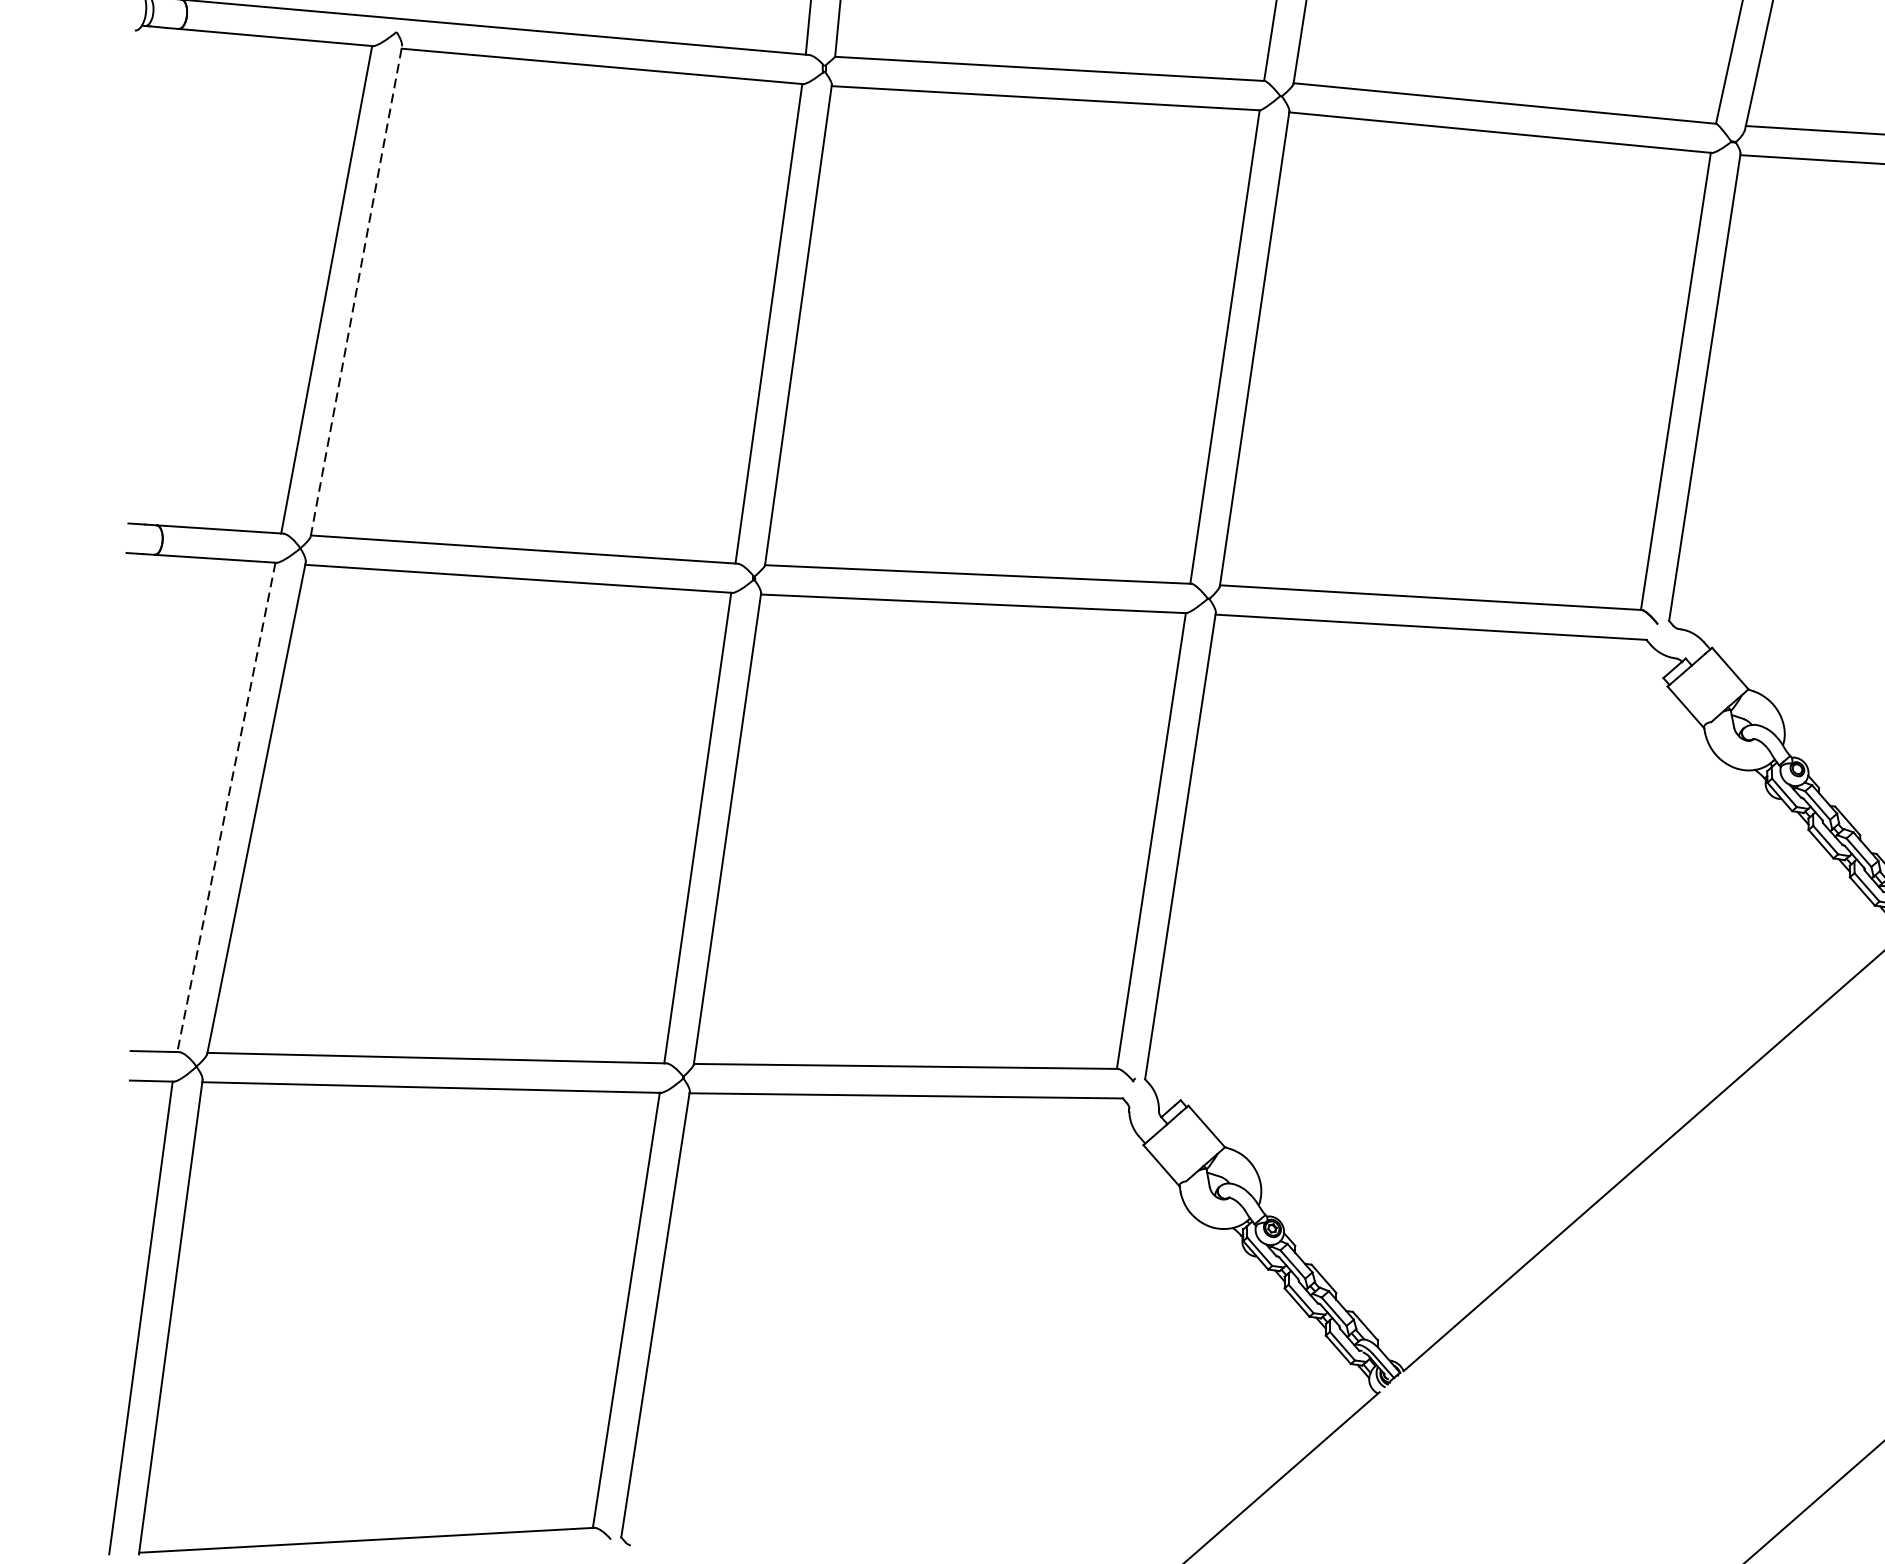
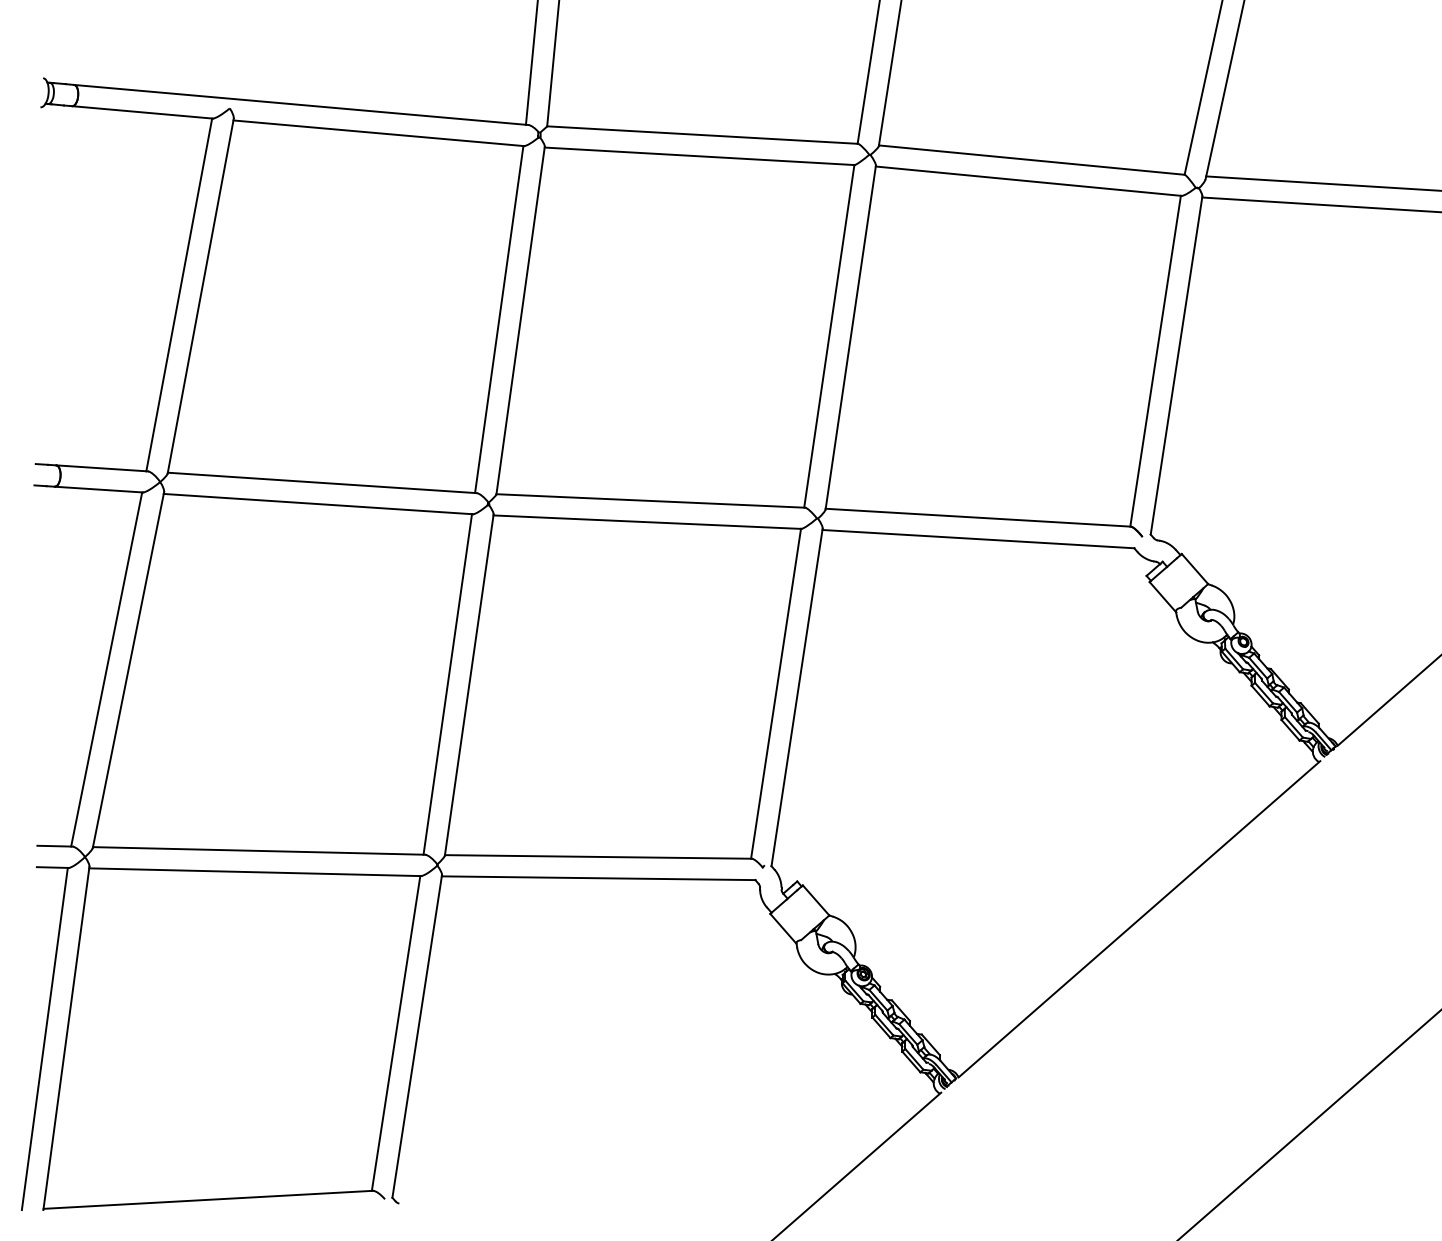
line: (356, 290) -> (200, 295), dashed -> solid
line: (226, 807) -> (106, 669), dashed -> solid

